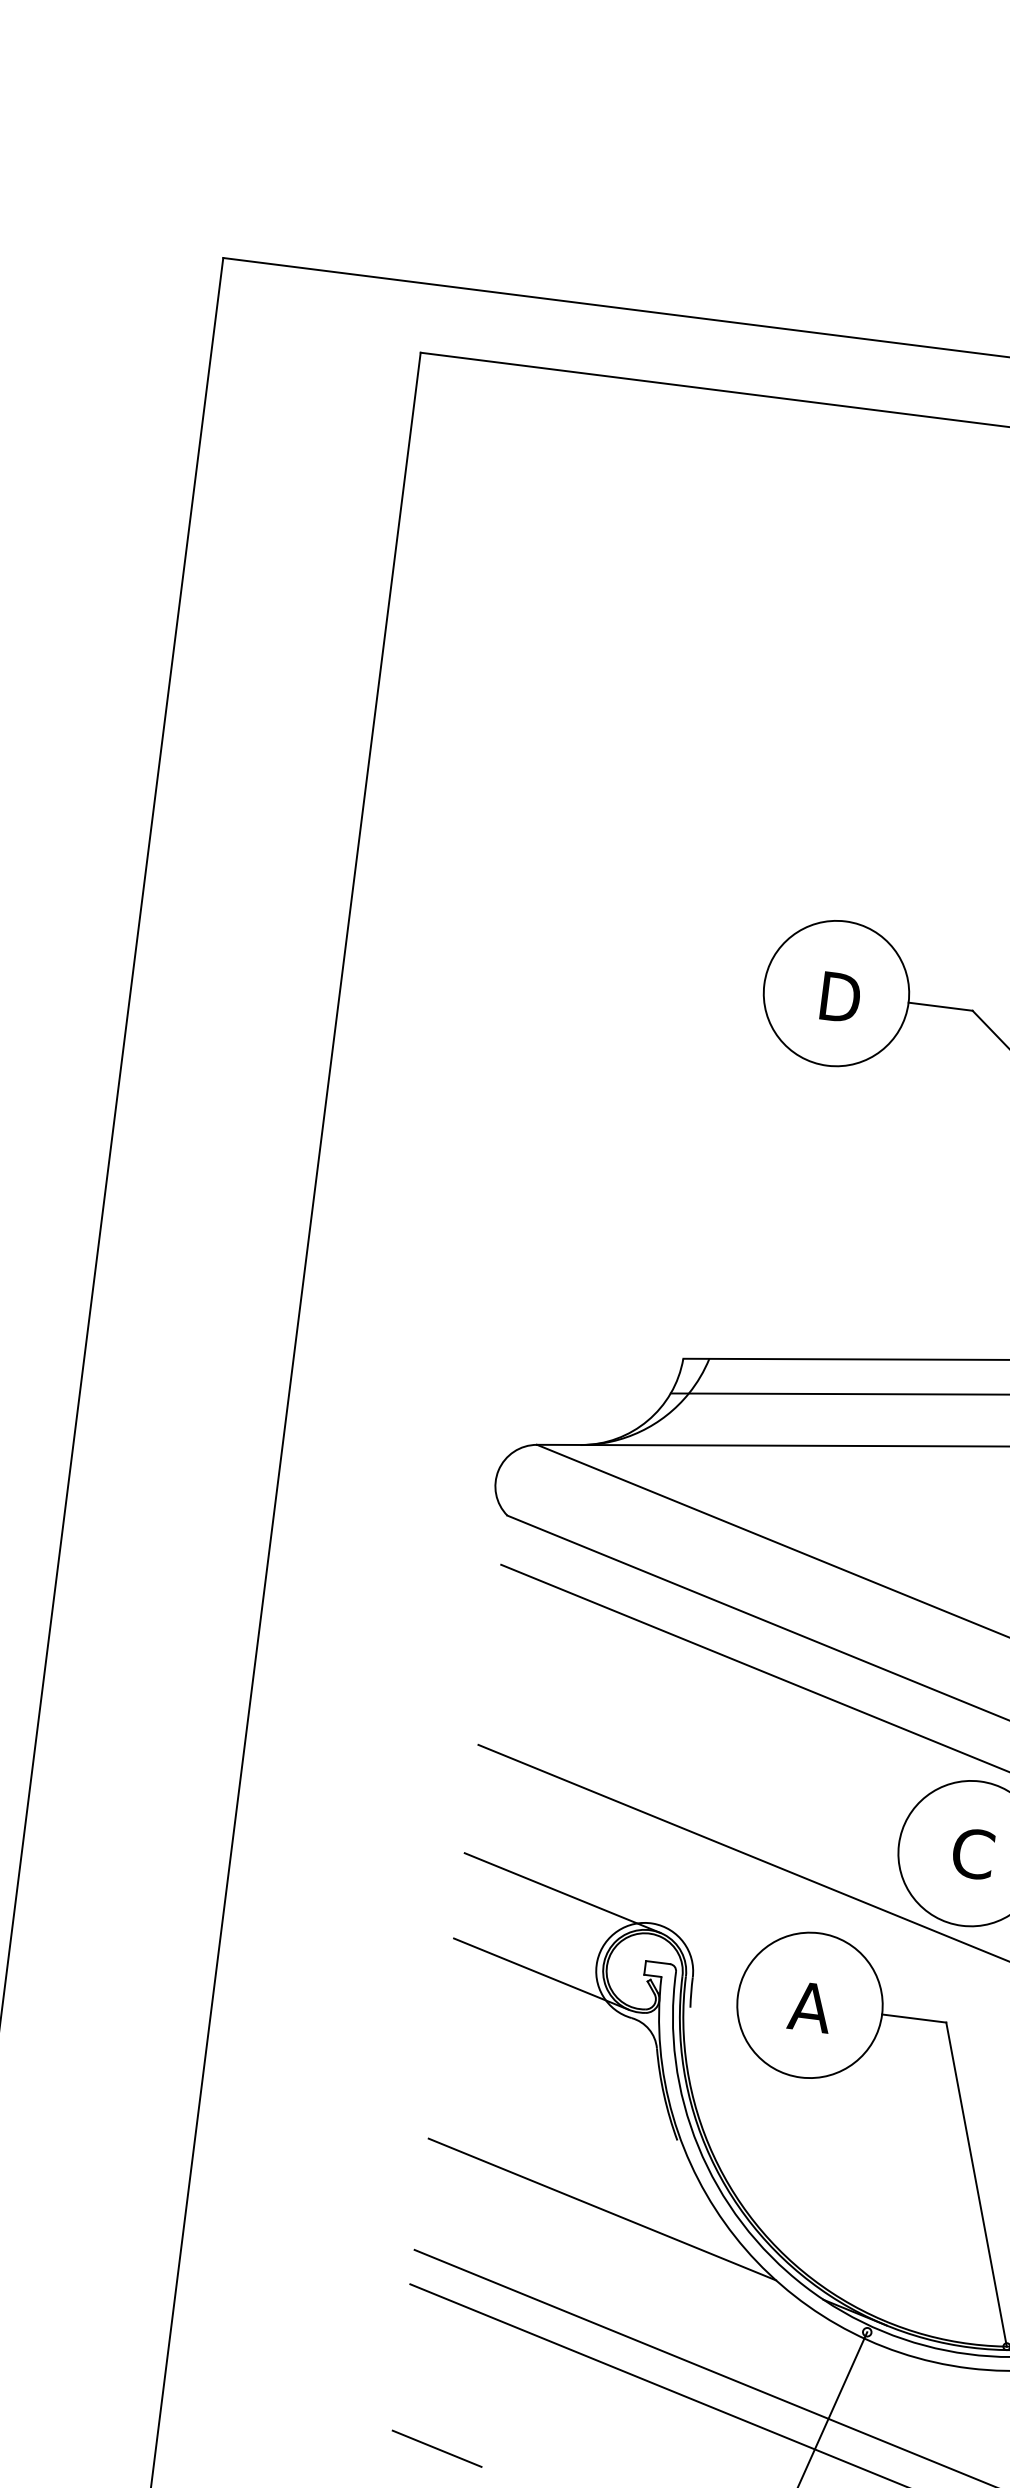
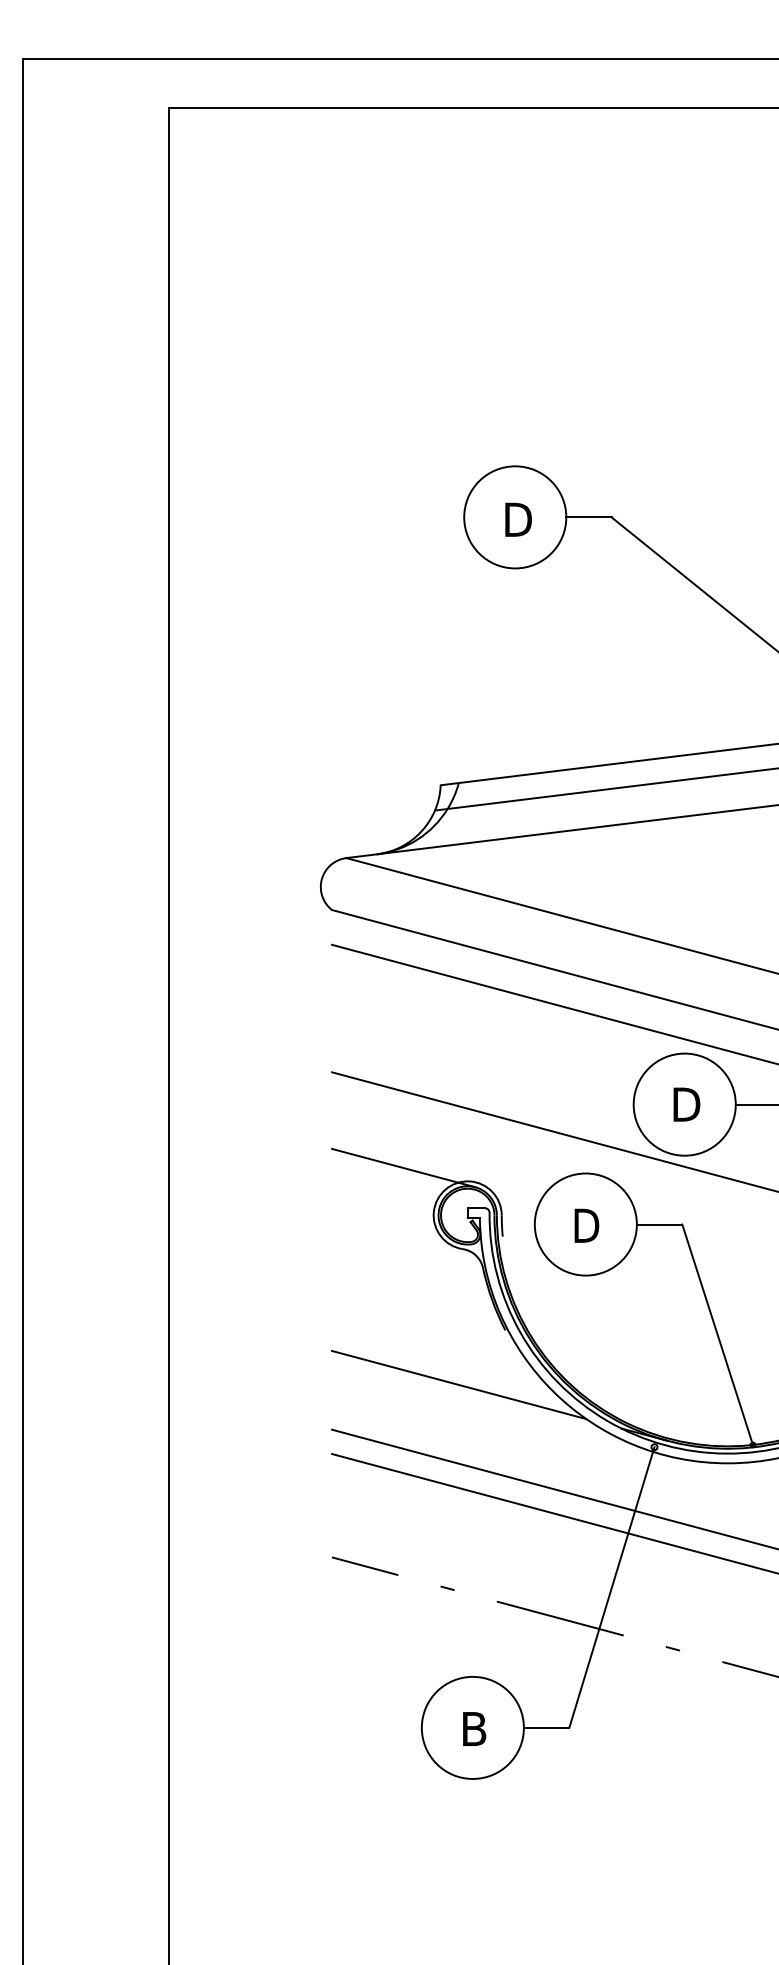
text: (973, 1853) -> (686, 1104), C -> D
line: (540, 1974) -> (395, 1226), removed
text: (810, 2006) -> (586, 1225), A -> D

